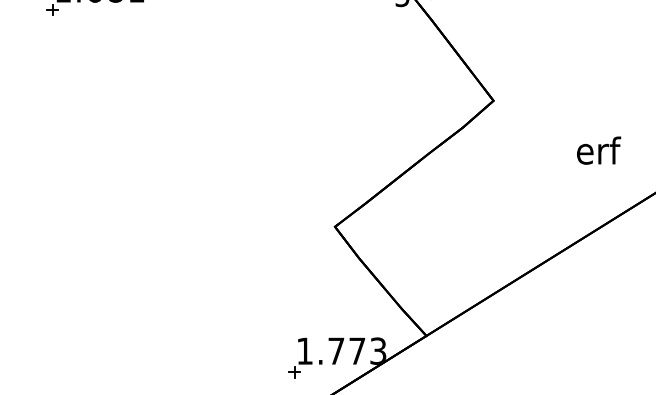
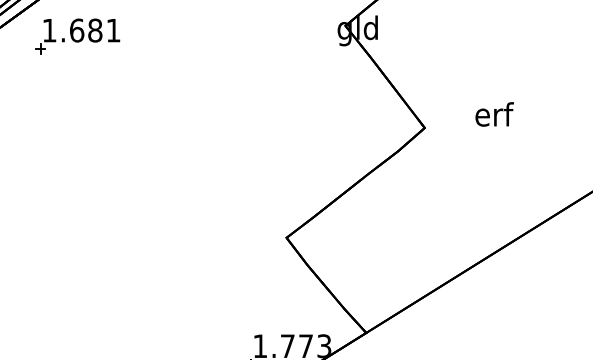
text: (598, 150) -> (494, 114), moved

